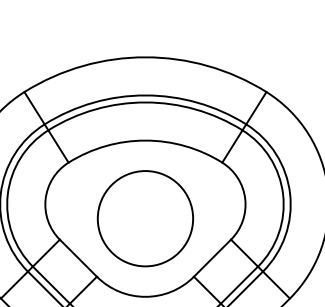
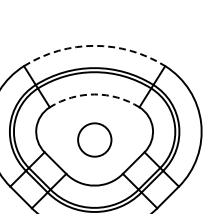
arc: (145, 56) -> (94, 45), solid -> dashed
arc: (145, 140) -> (94, 94), solid -> dashed
circle: (145, 217) -> (94, 139), size x0.6

